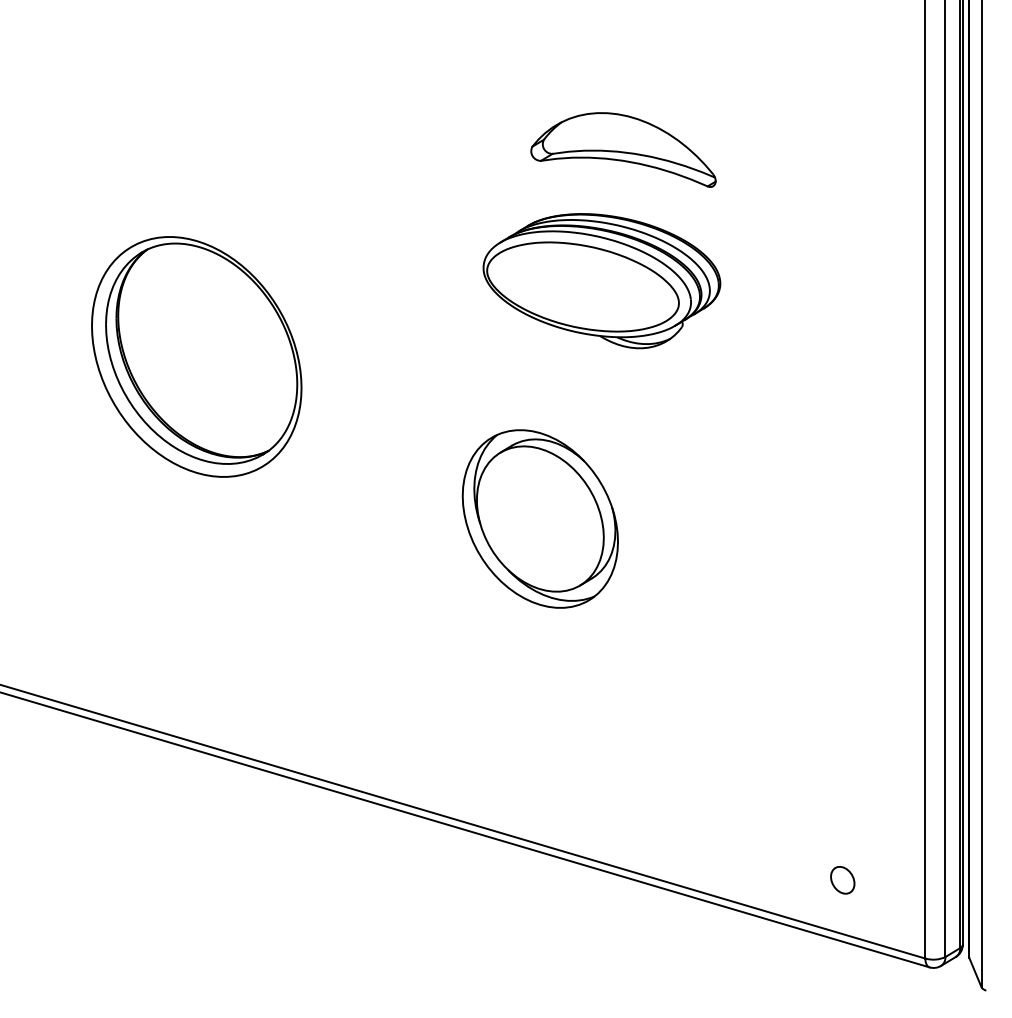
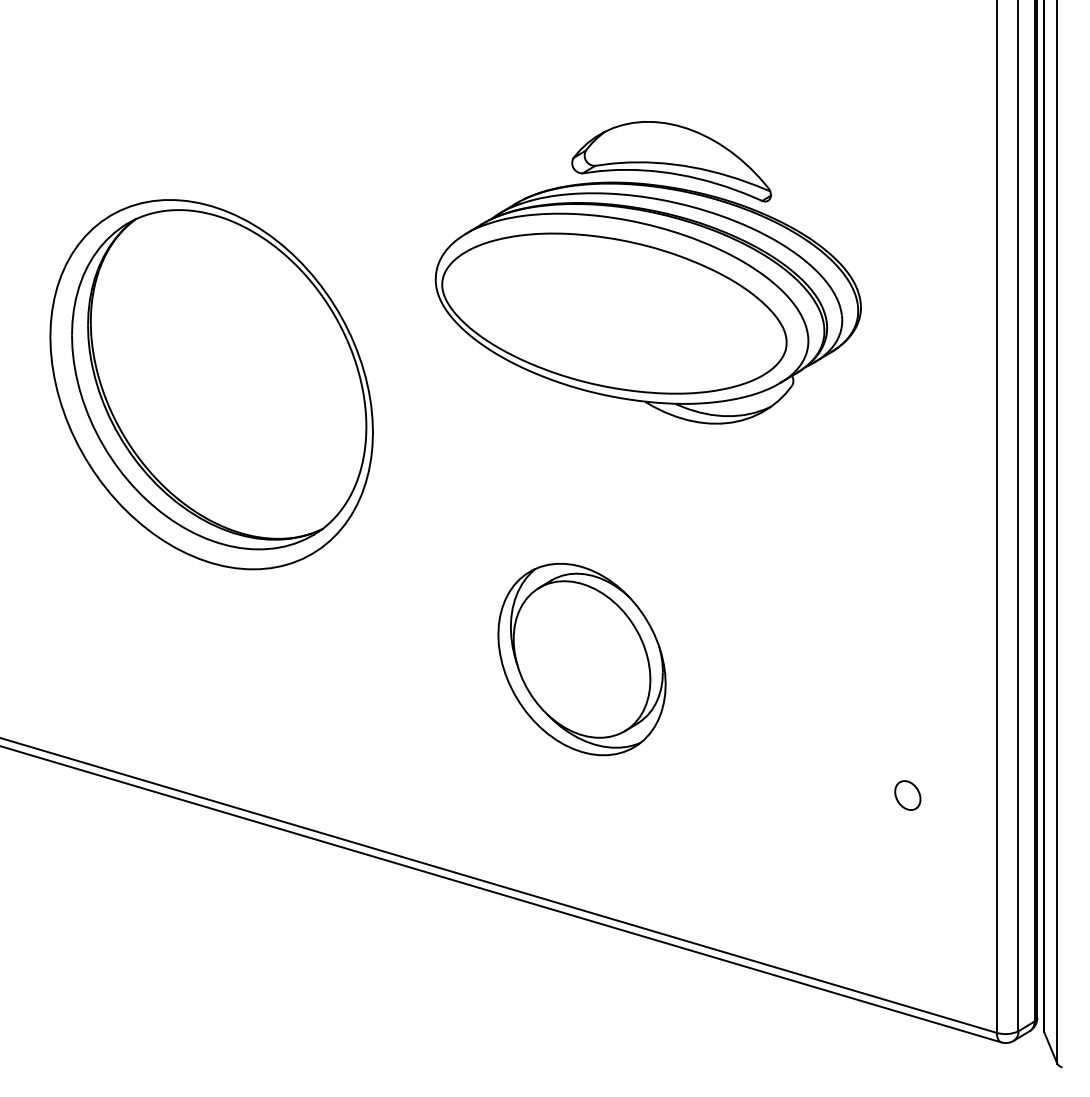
part: (601, 280) -> (647, 302), size x1.67
part: (196, 356) -> (211, 384), size x1.43
part: (539, 518) -> (581, 658), moved
part: (842, 880) -> (907, 795), moved

